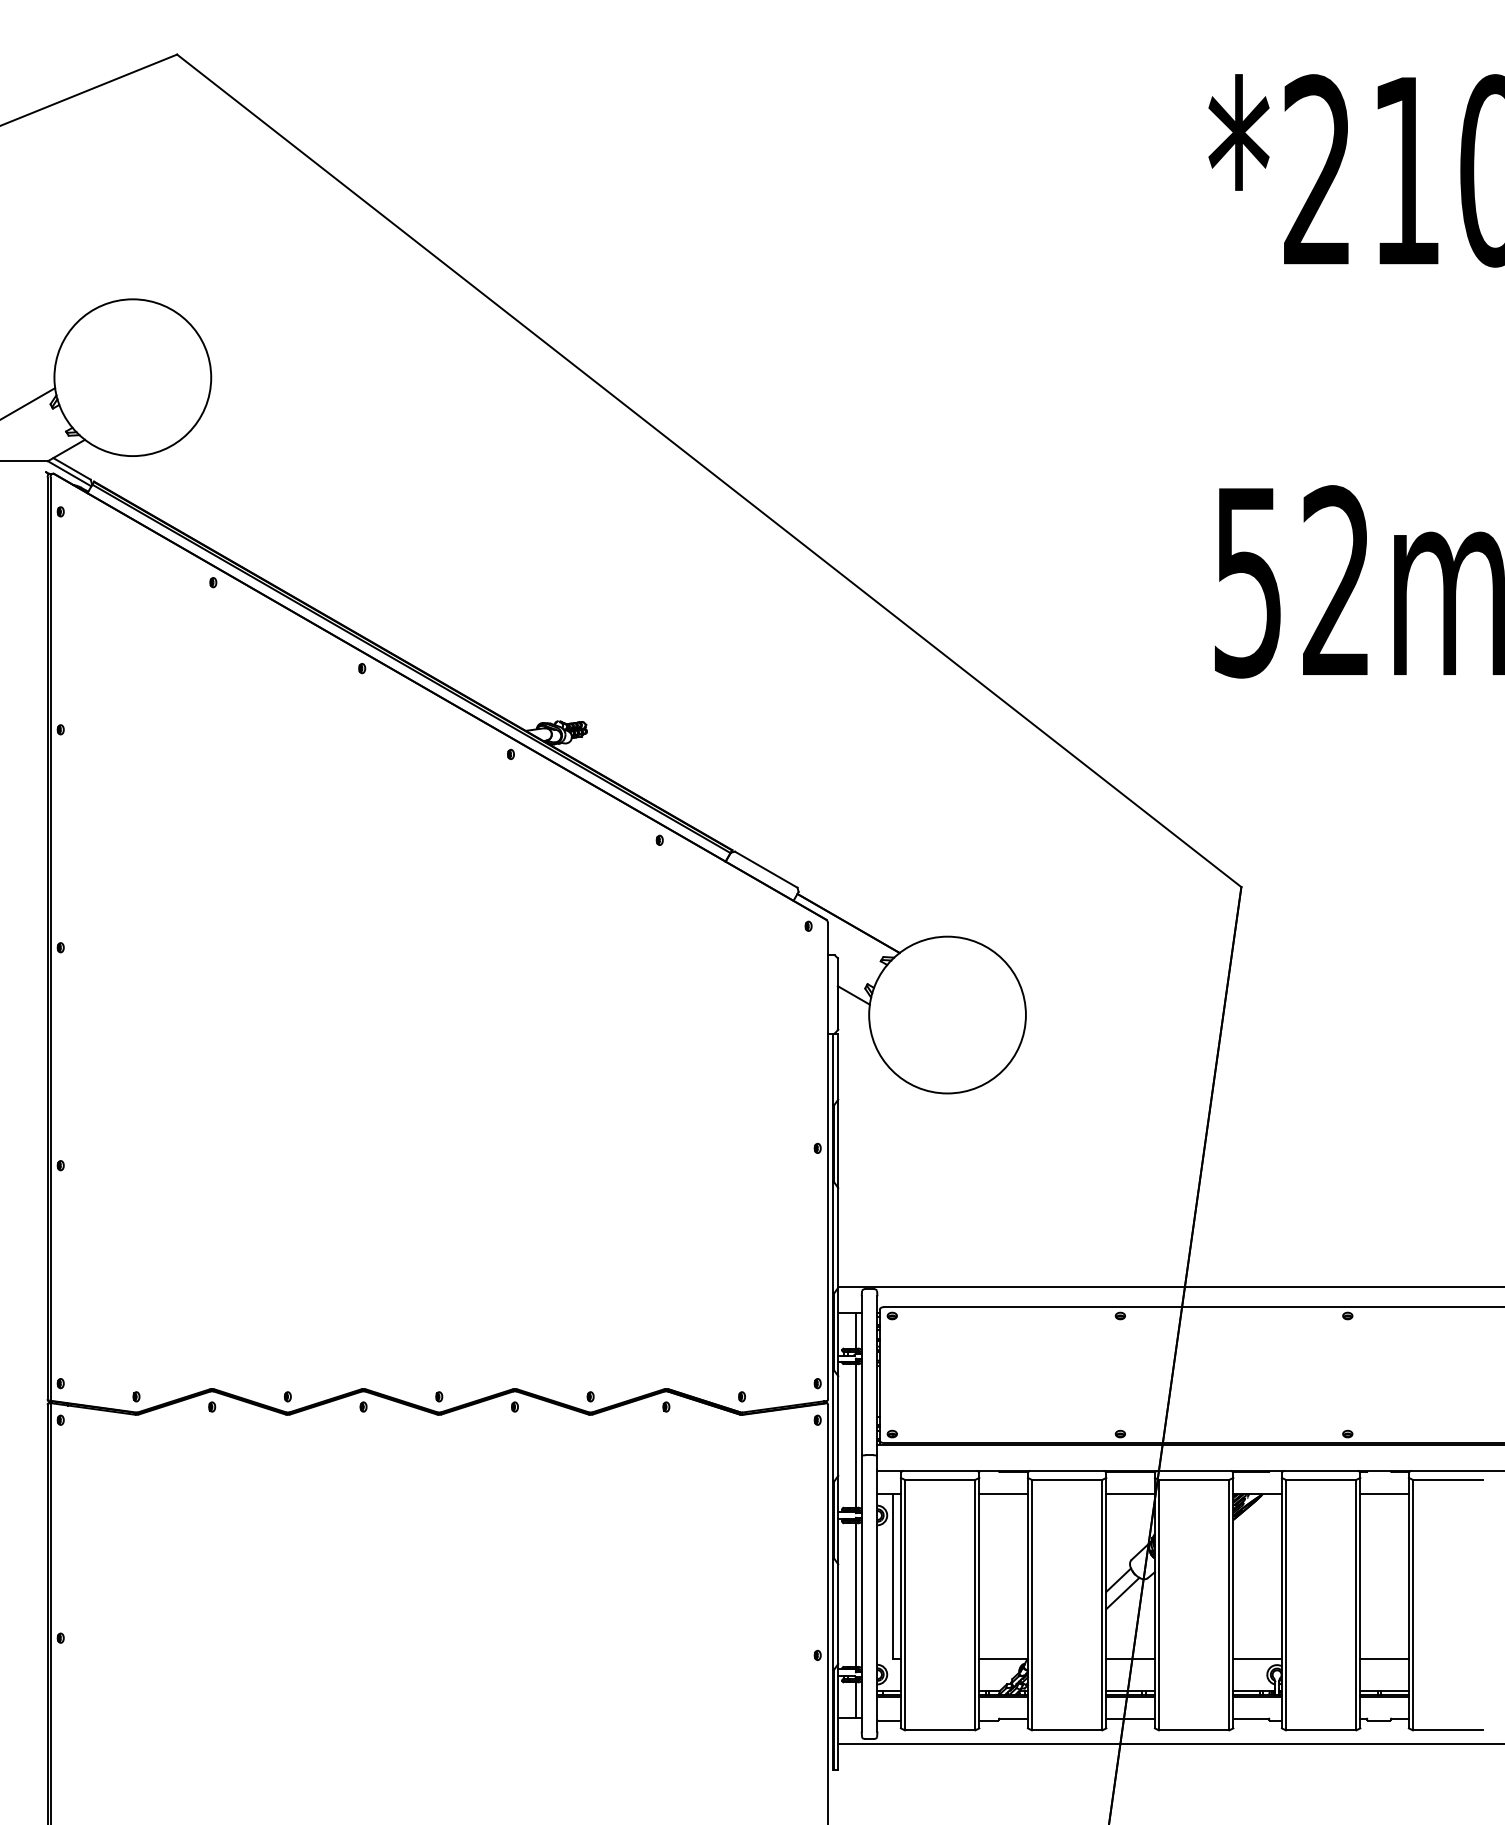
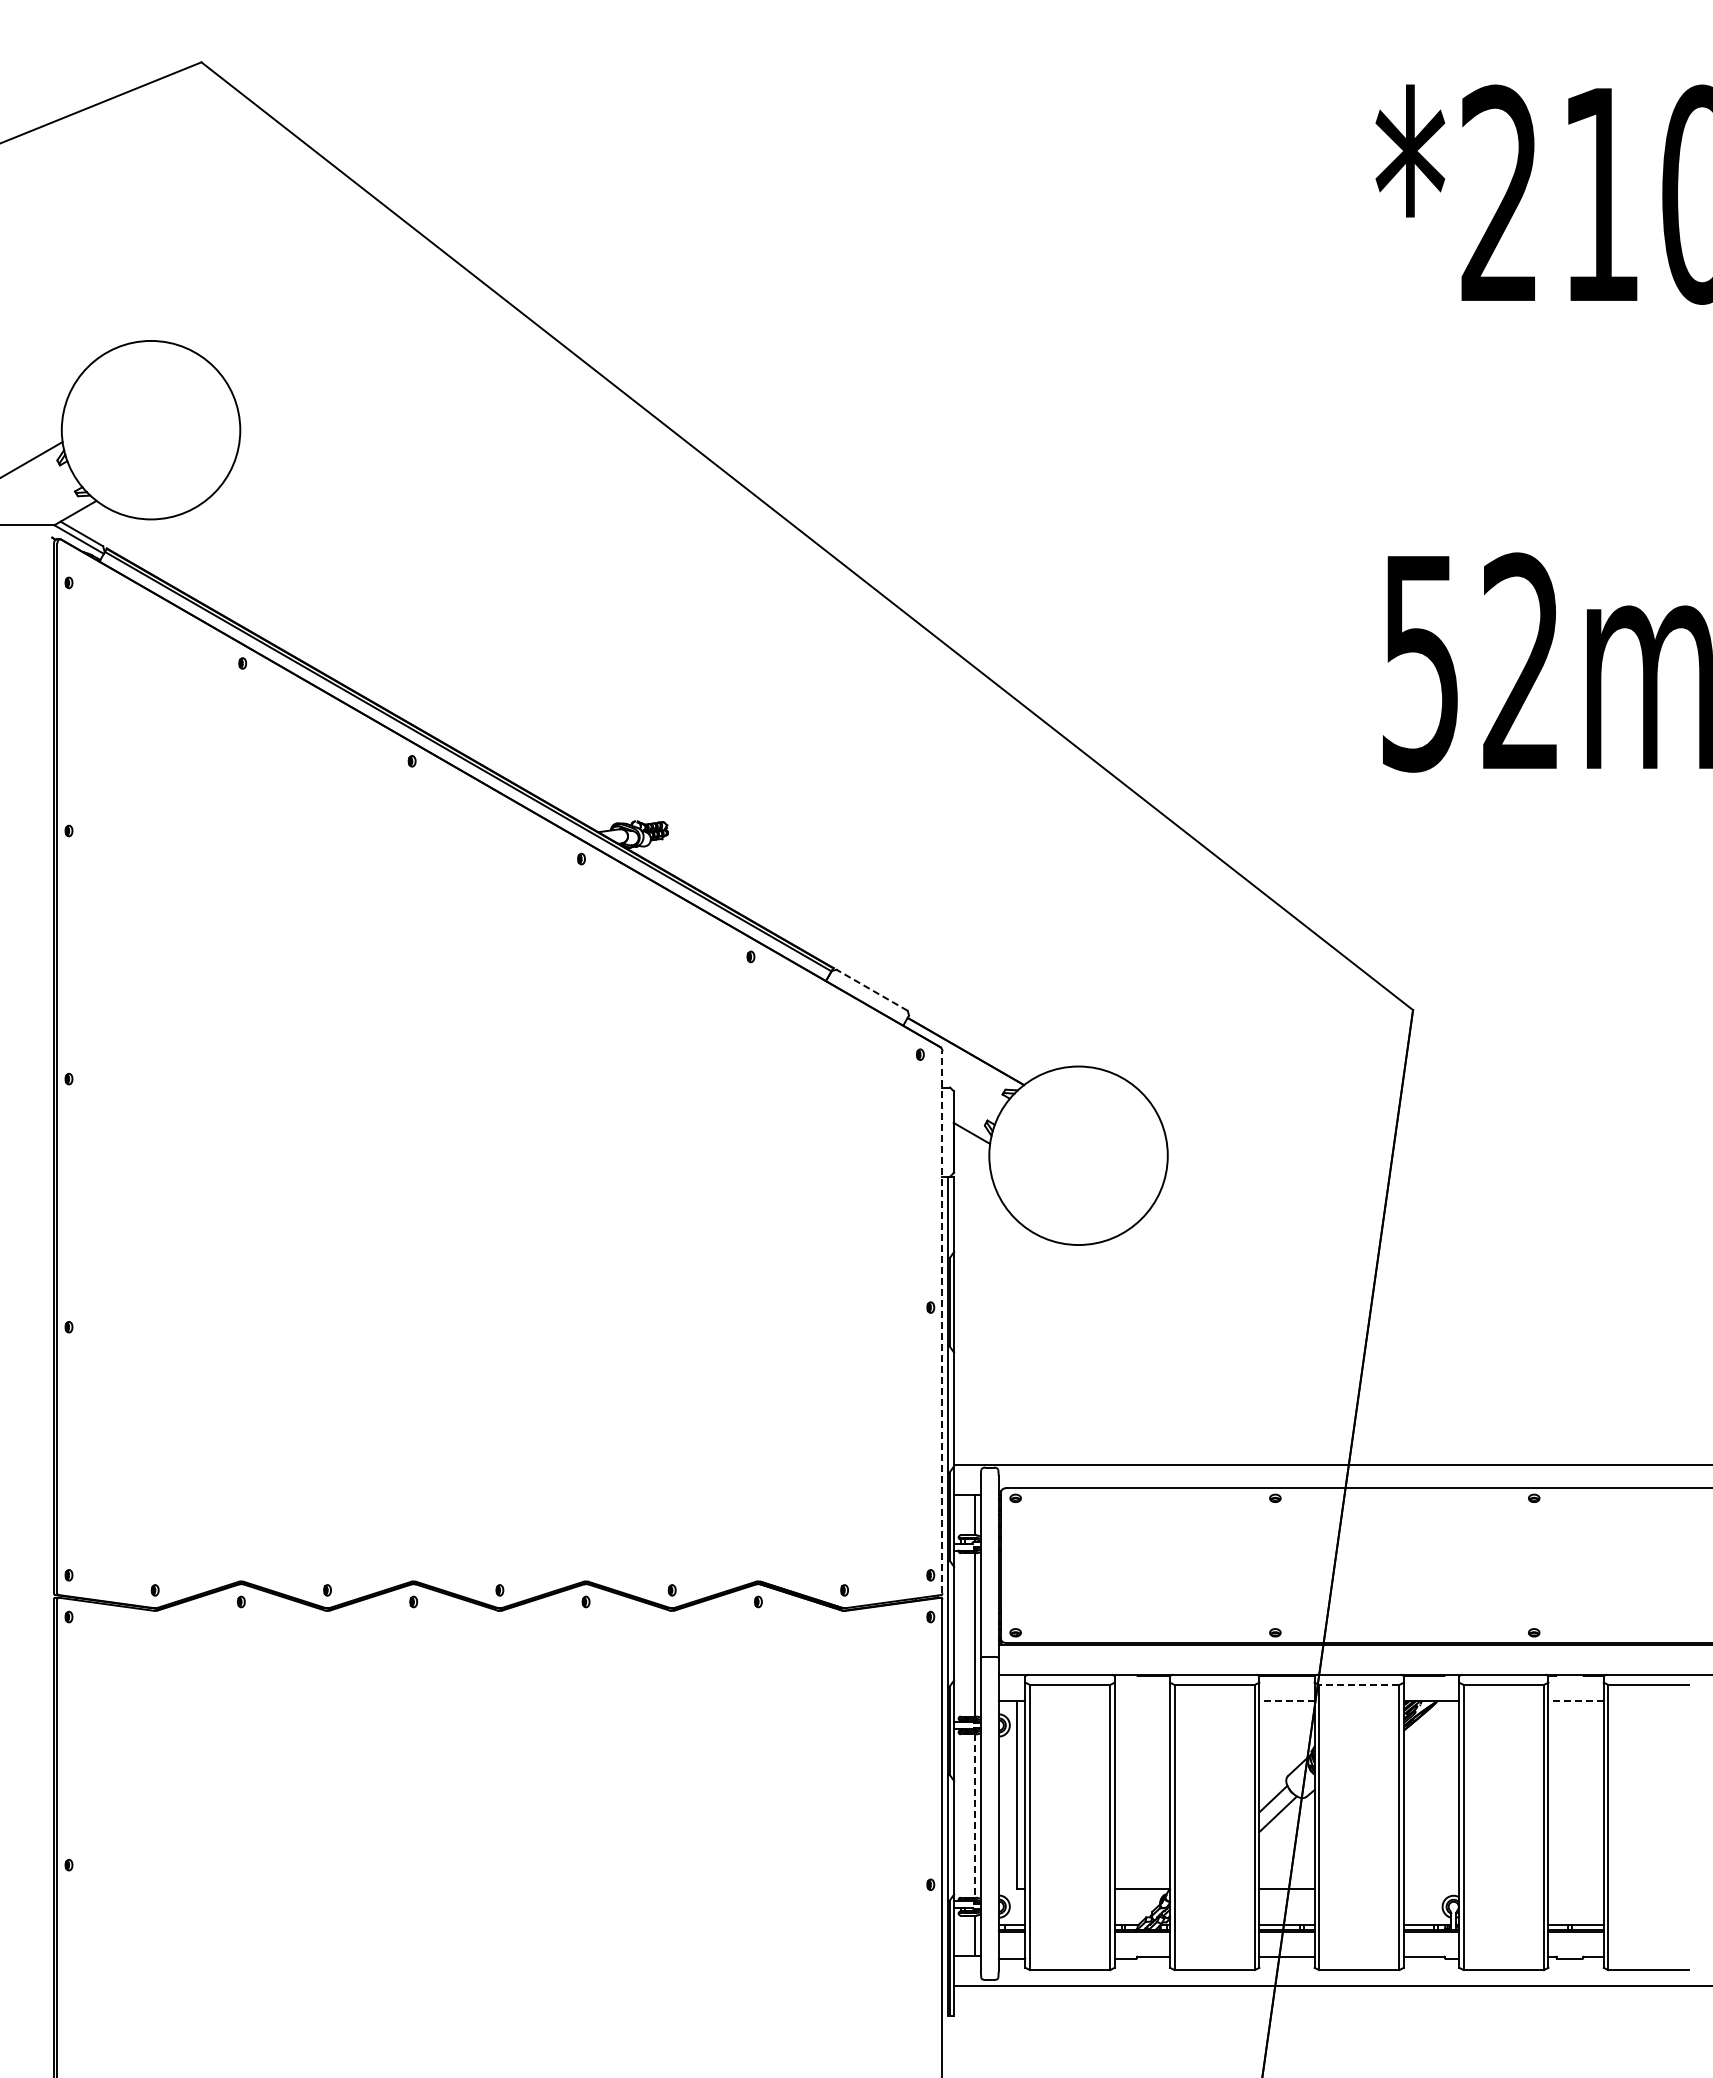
line: (765, 869) -> (871, 990), solid -> dashed
line: (828, 1161) -> (942, 1322), solid -> dashed
line: (1193, 1479) -> (1358, 1684), solid -> dashed
line: (1003, 1493) -> (1142, 1700), removed
line: (1130, 1493) -> (1286, 1700), solid -> dashed
line: (1384, 1493) -> (1576, 1700), solid -> dashed
line: (856, 1595) -> (974, 1816), solid -> dashed
line: (1257, 1659) -> (1431, 1889), removed
line: (1384, 1659) -> (1575, 1889), removed

